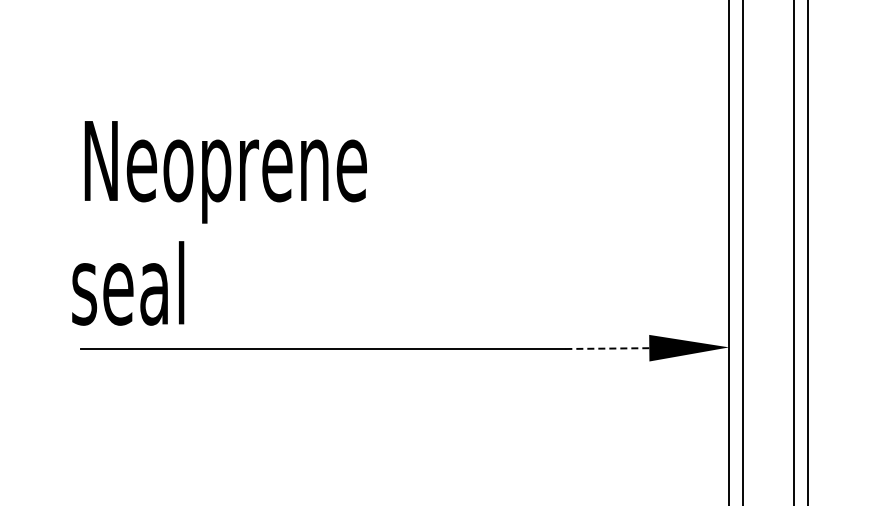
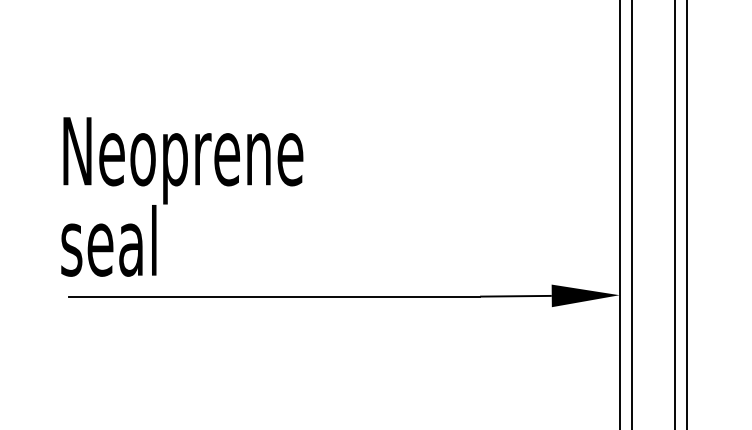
text: (225, 172) -> (183, 161), moved
line: (606, 348) -> (515, 296), dashed -> solid

